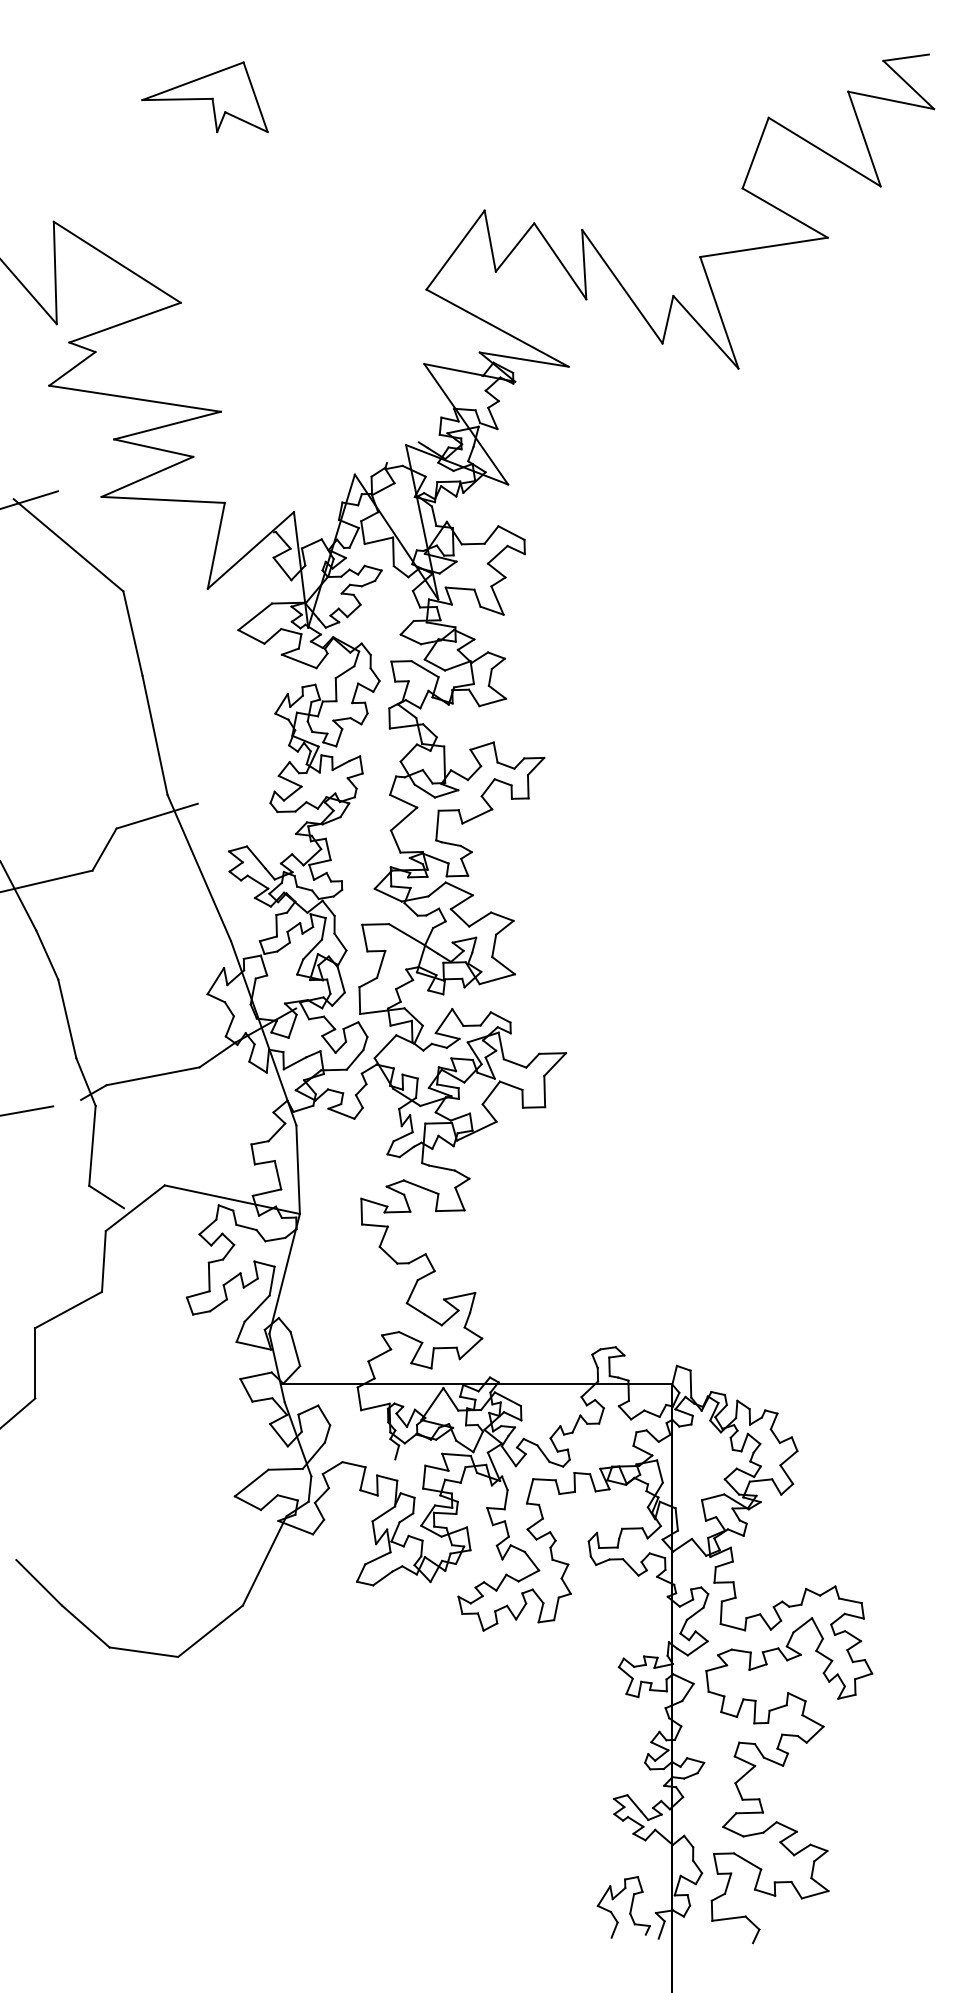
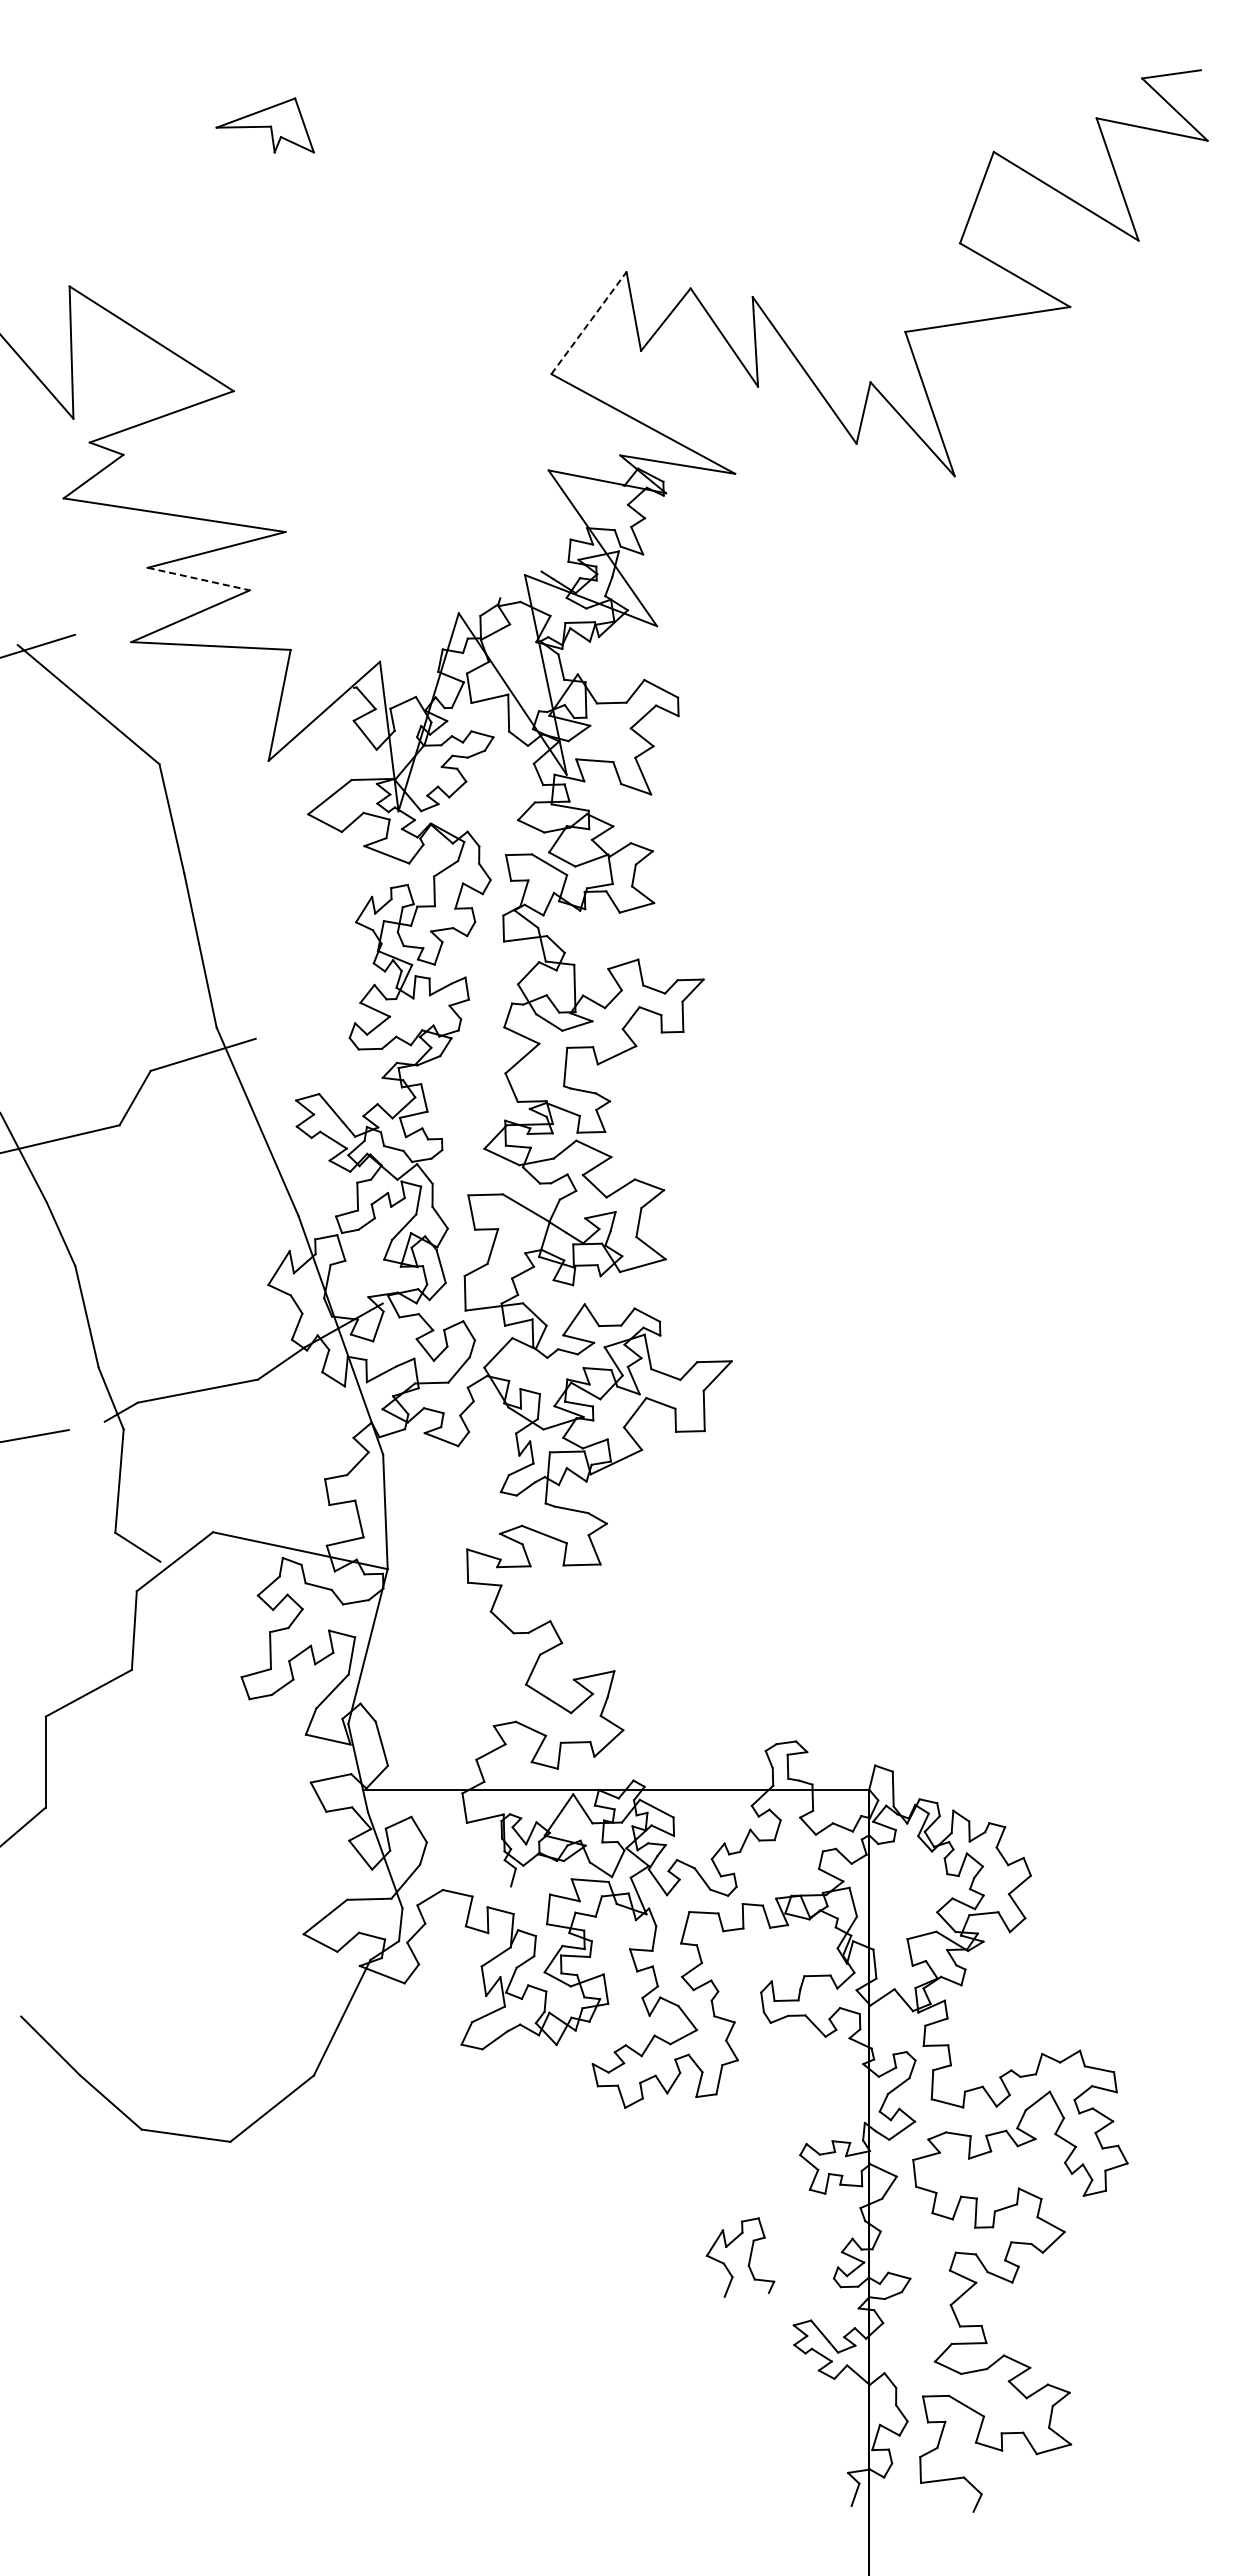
part: (205, 97) -> (265, 125), size x0.6
line: (455, 249) -> (589, 322), solid -> dashed
line: (154, 448) -> (199, 579), solid -> dashed
part: (630, 1909) -> (748, 2260), moved

